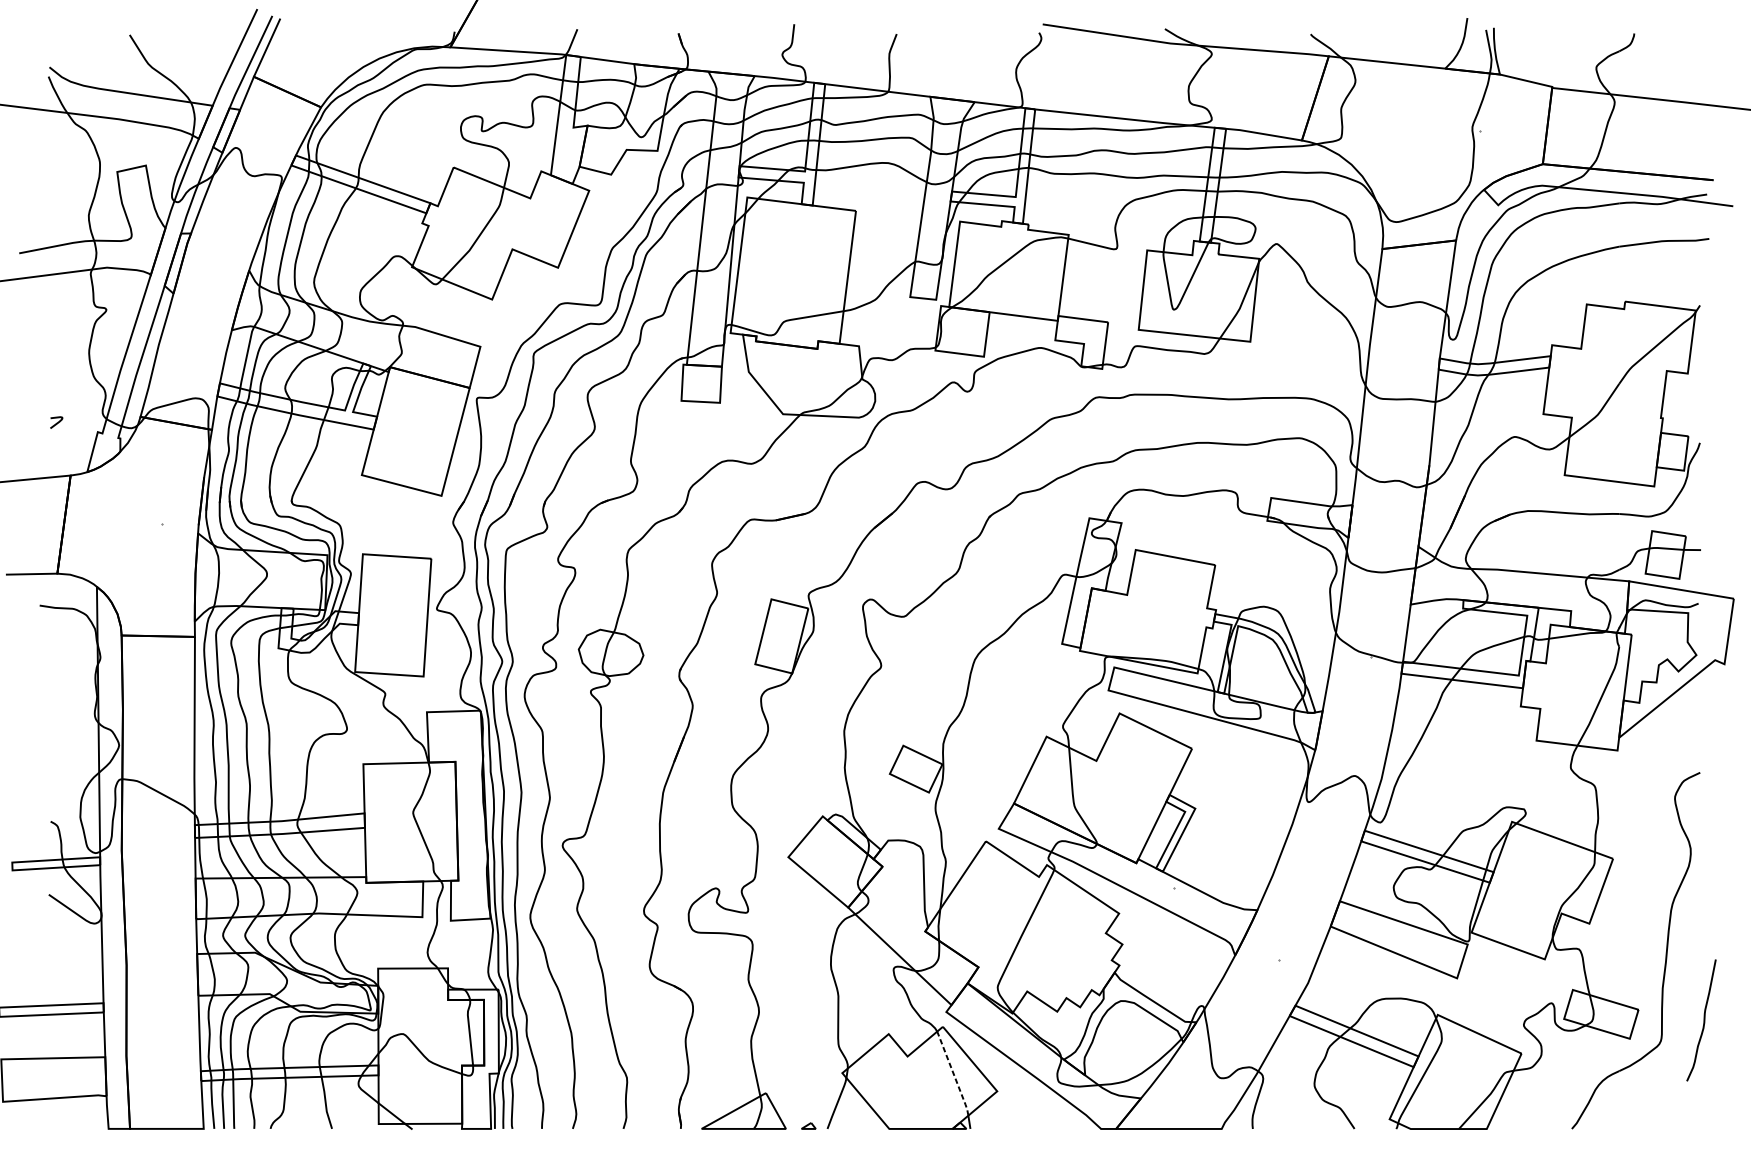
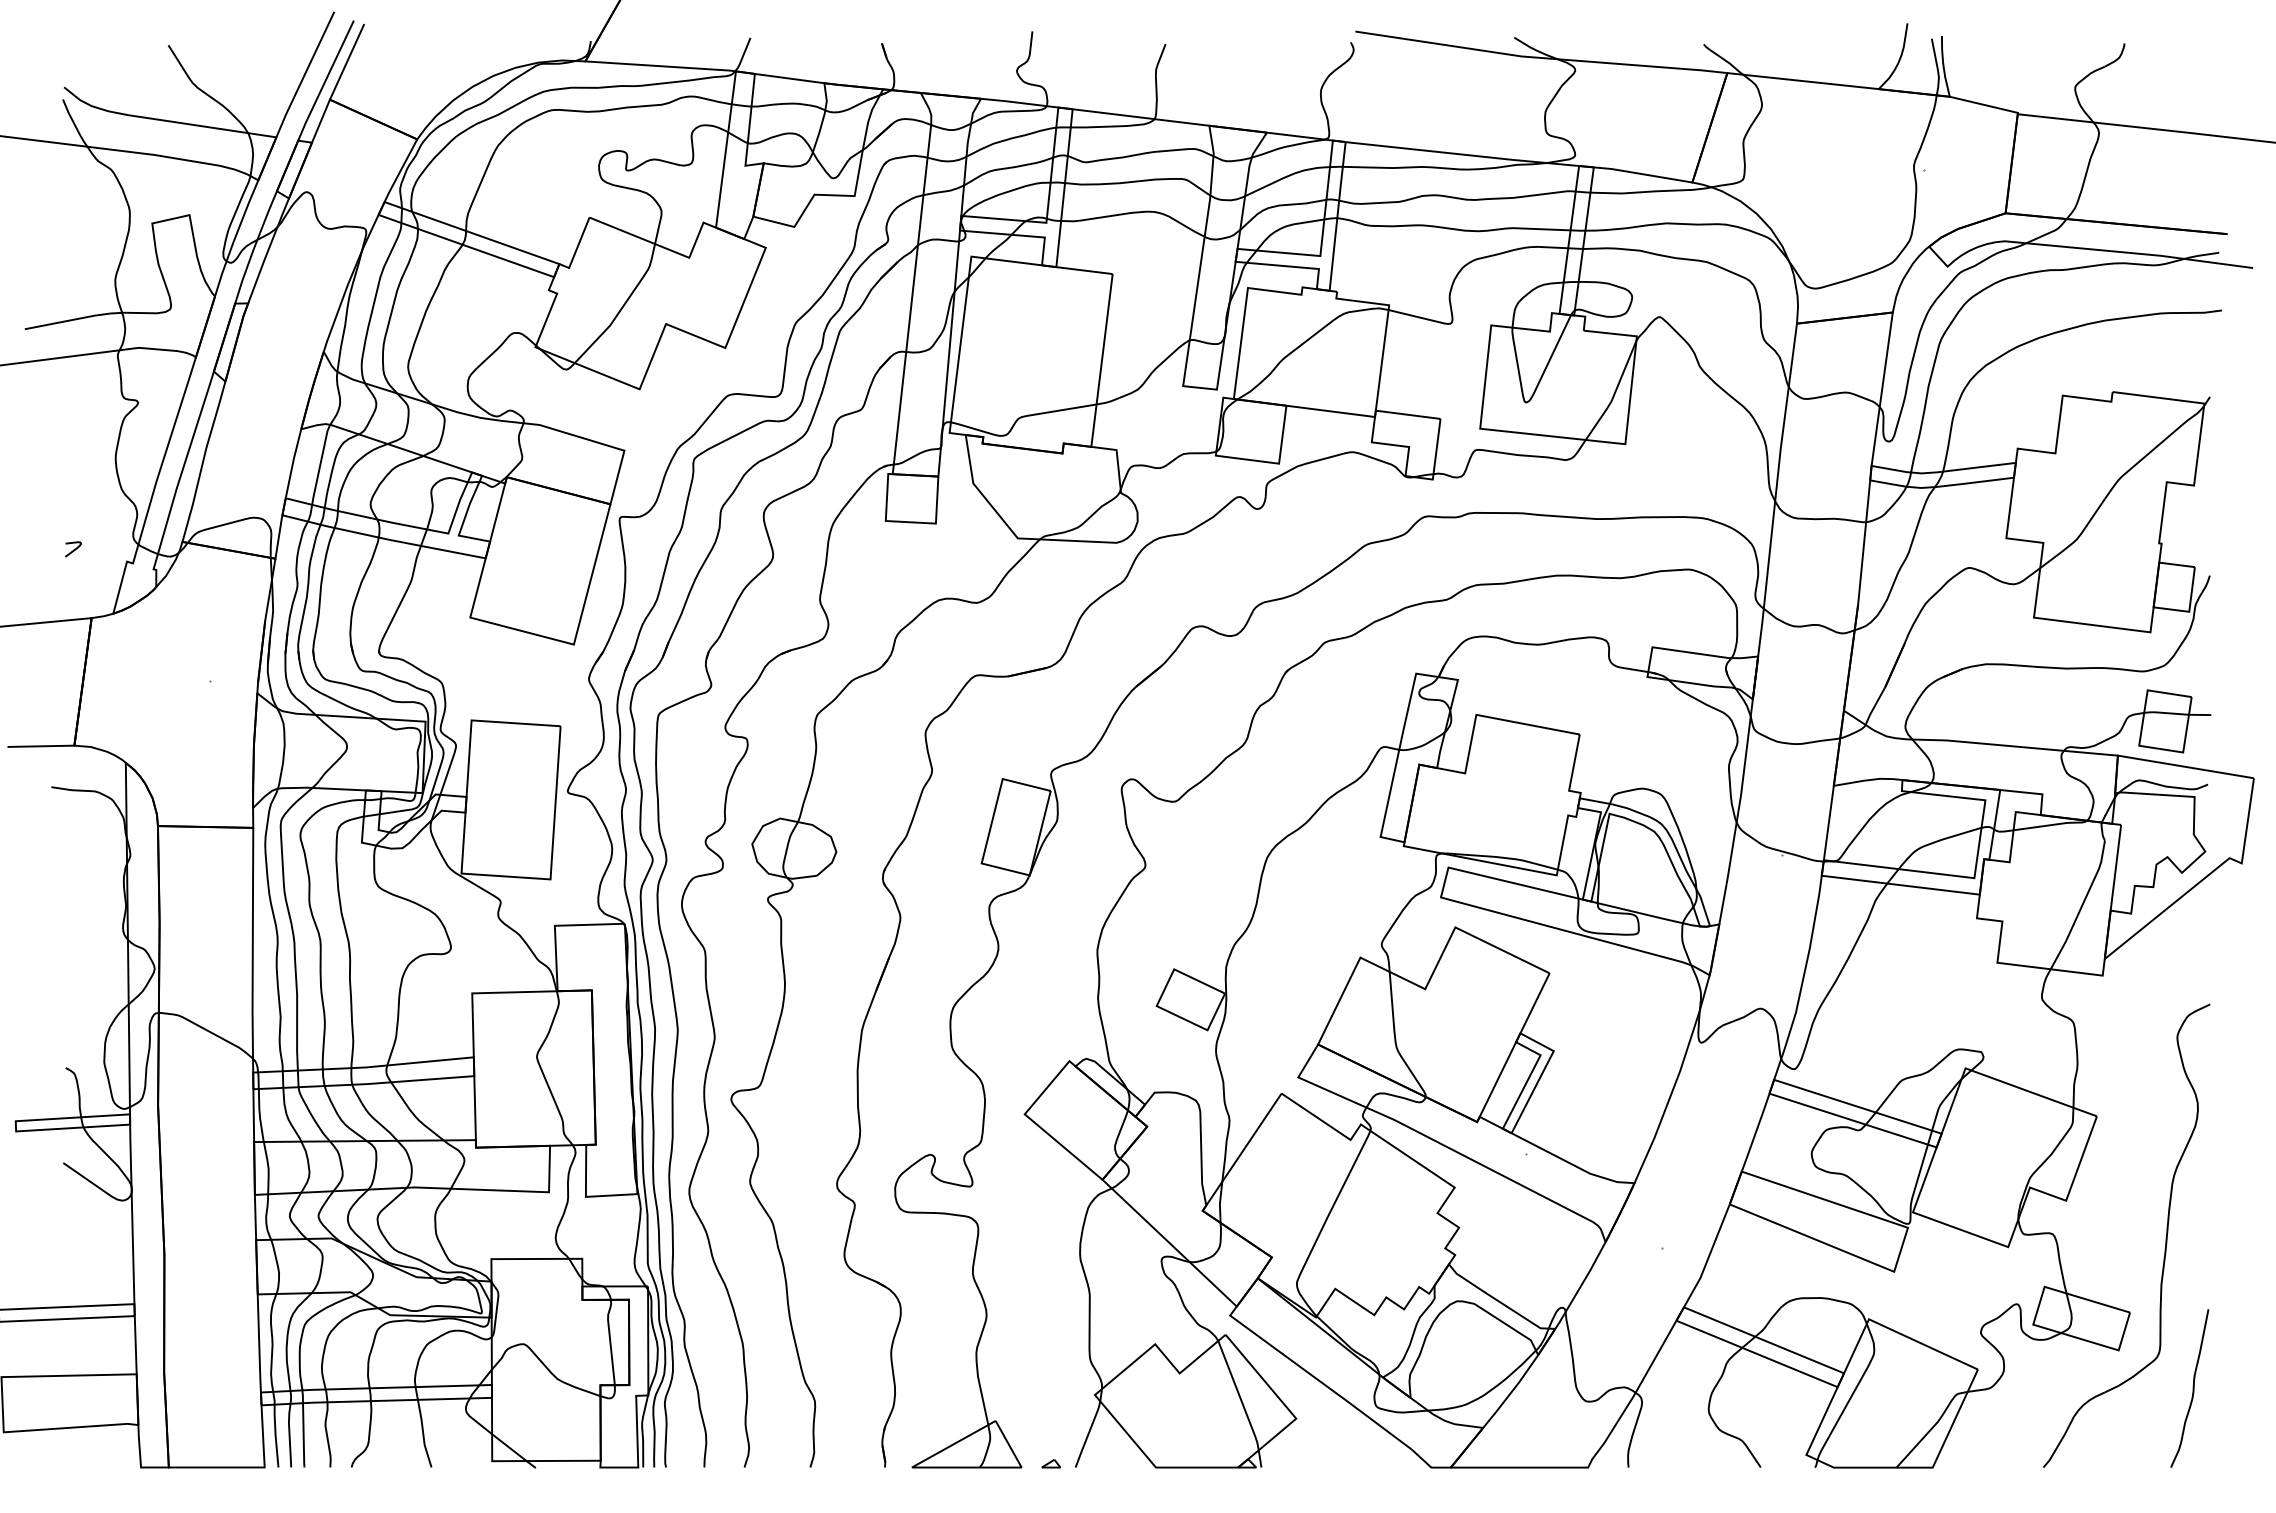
curve: (1703, 1020) -> (2192, 1388), moved
line: (953, 1074) -> (1239, 1396), dashed -> solid

